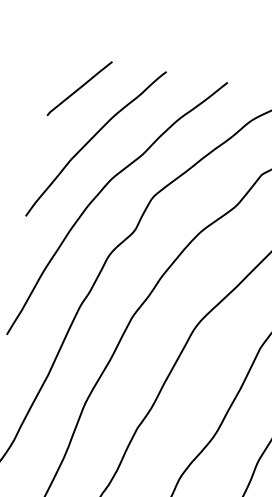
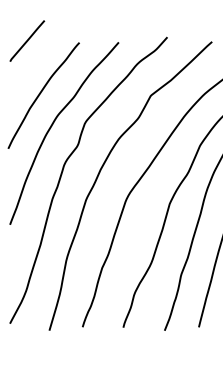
line: (80, 87) -> (27, 40), moved

